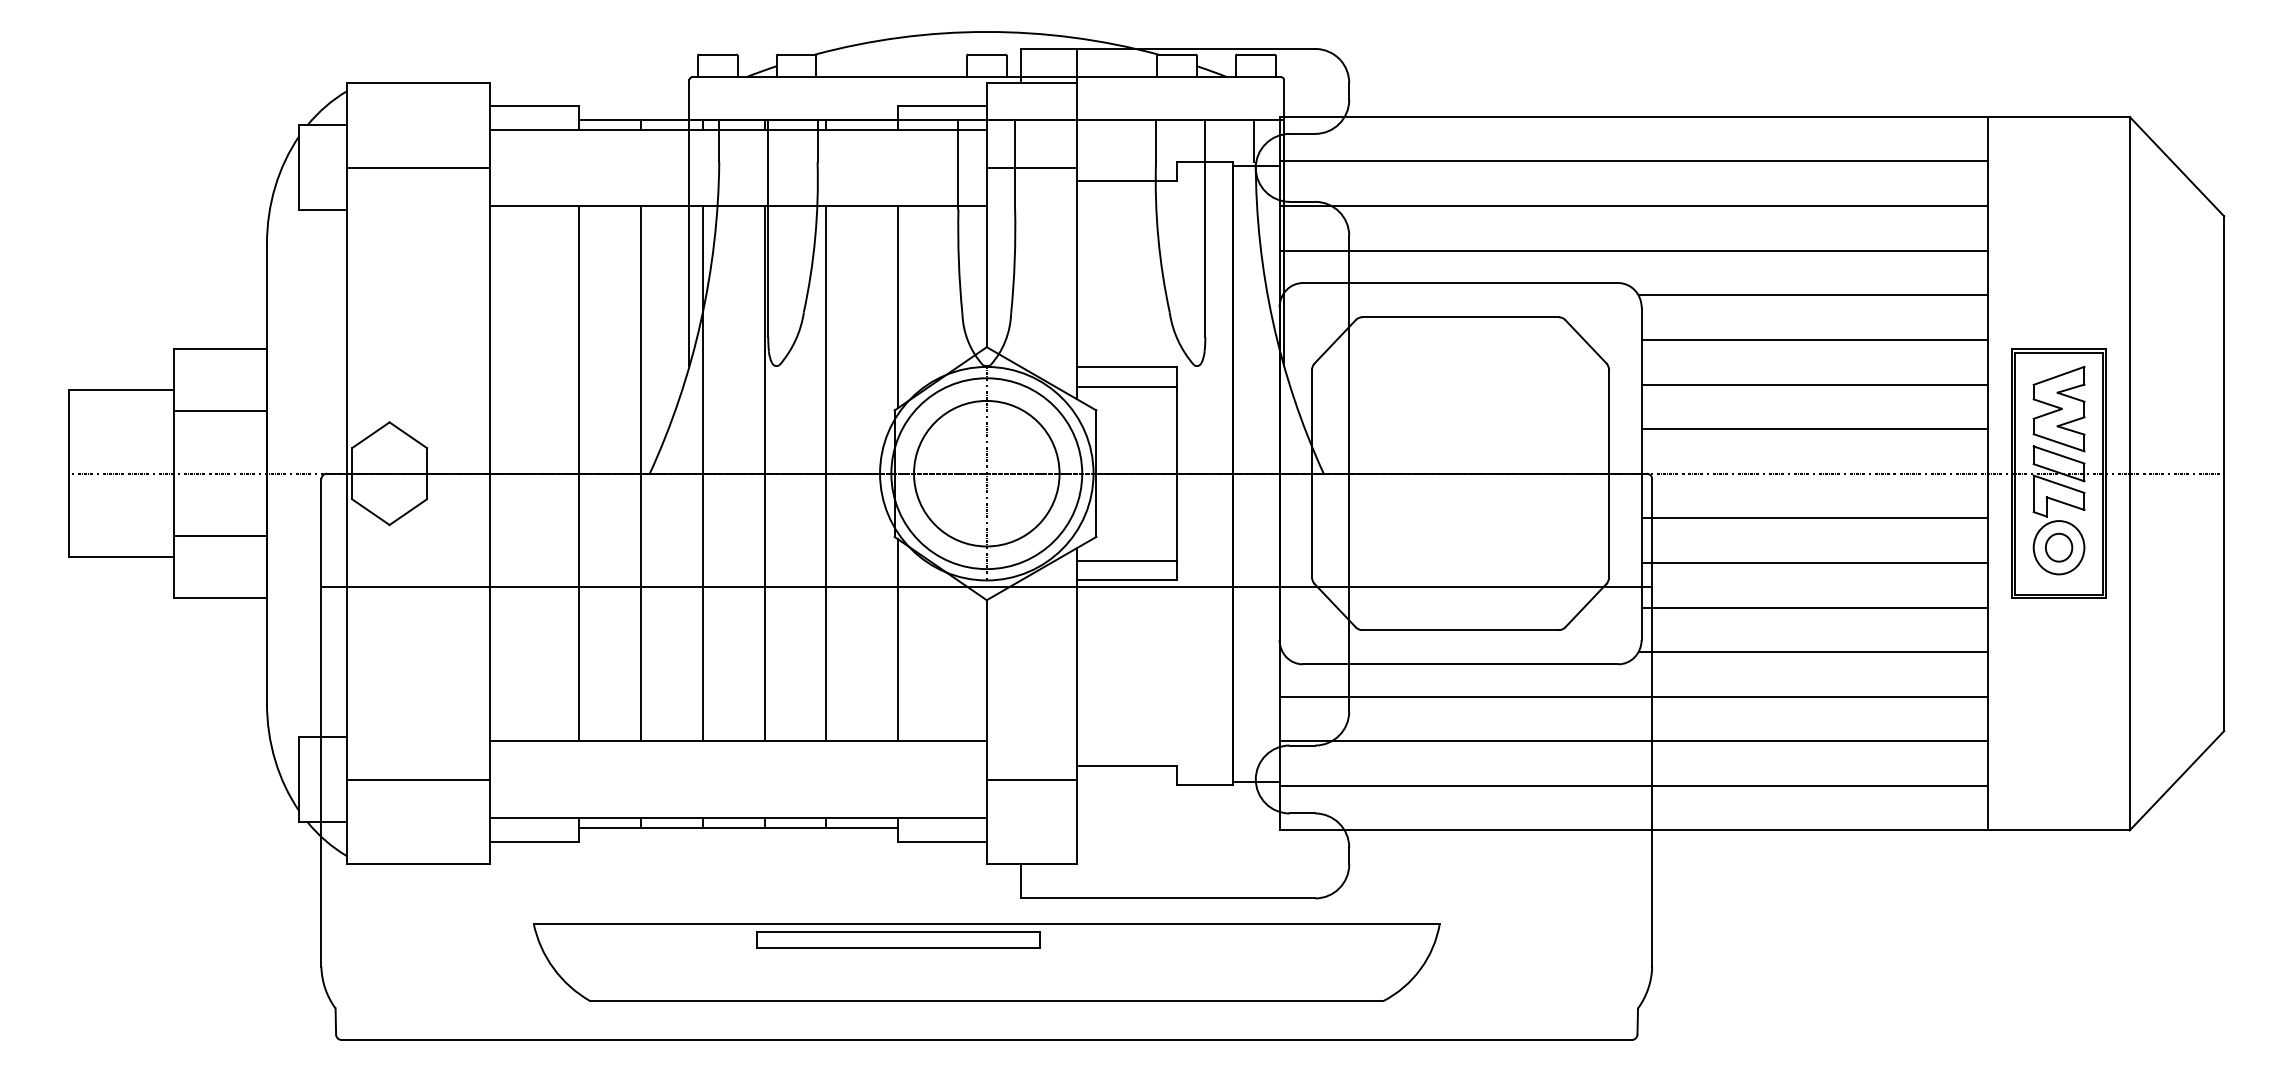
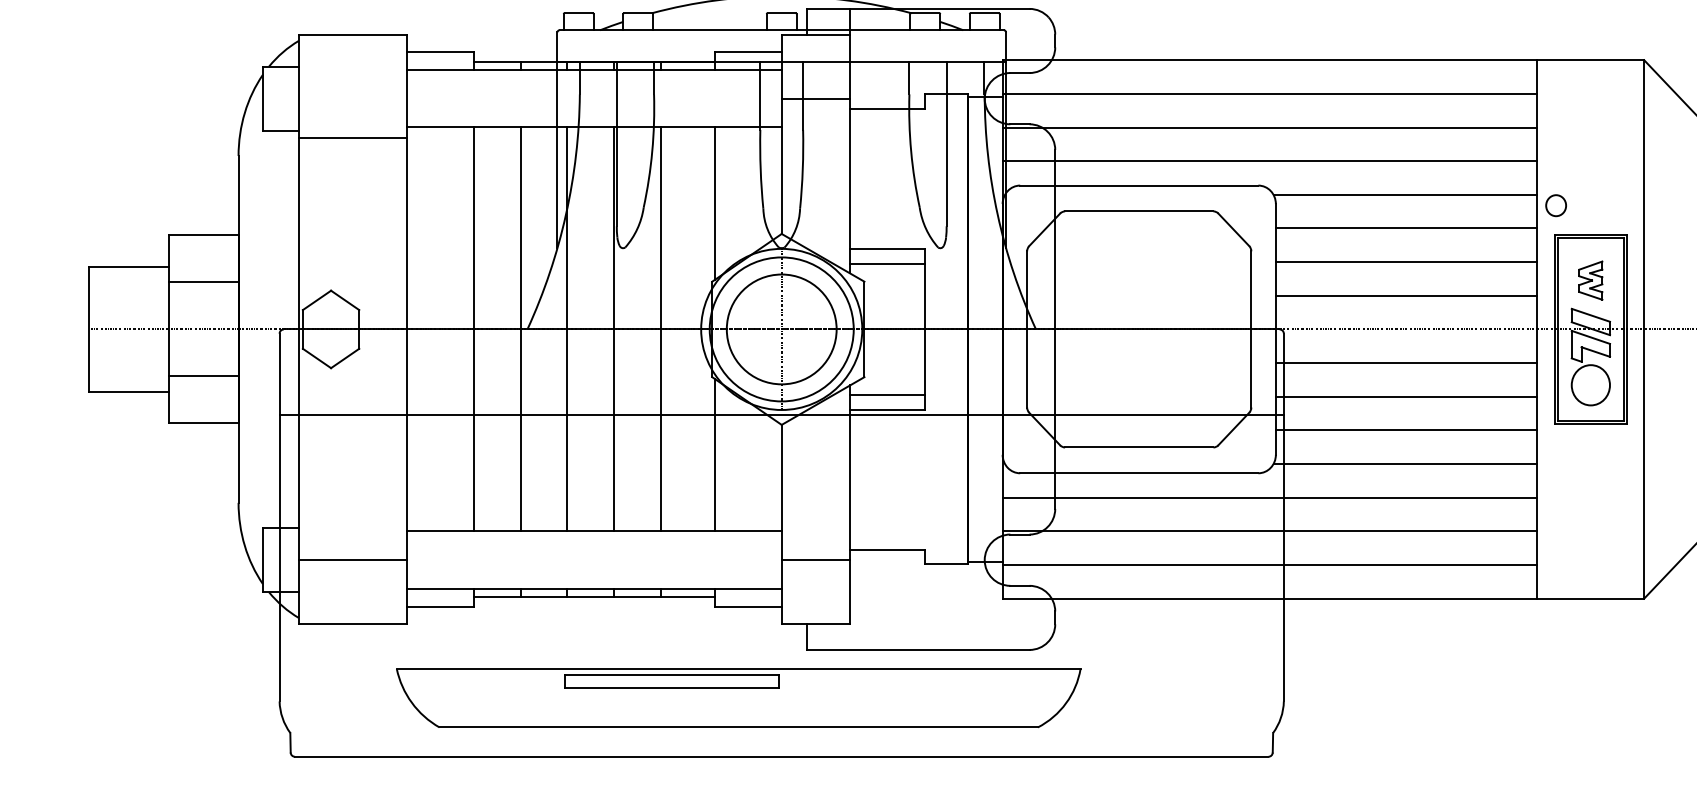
line: (418, 167) -> (352, 137), moved
part: (2058, 408) -> (1590, 280), size x0.6
part: (2059, 547) -> (1556, 205), moved
part: (986, 962) -> (738, 698), moved

